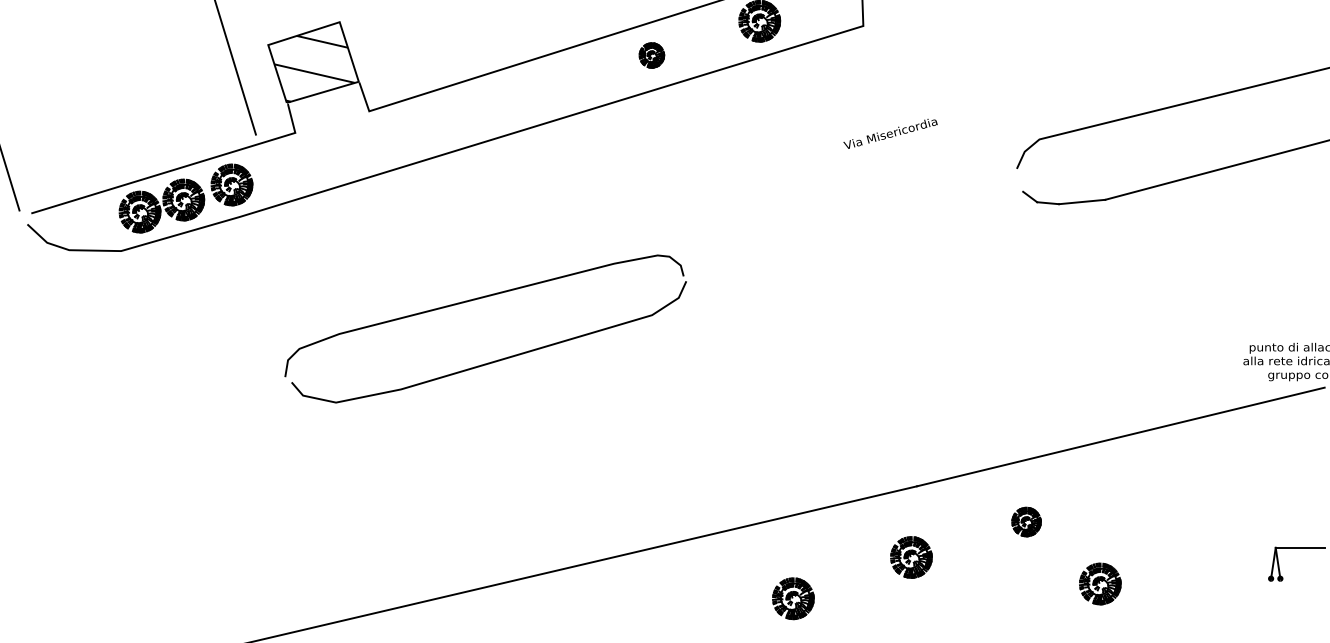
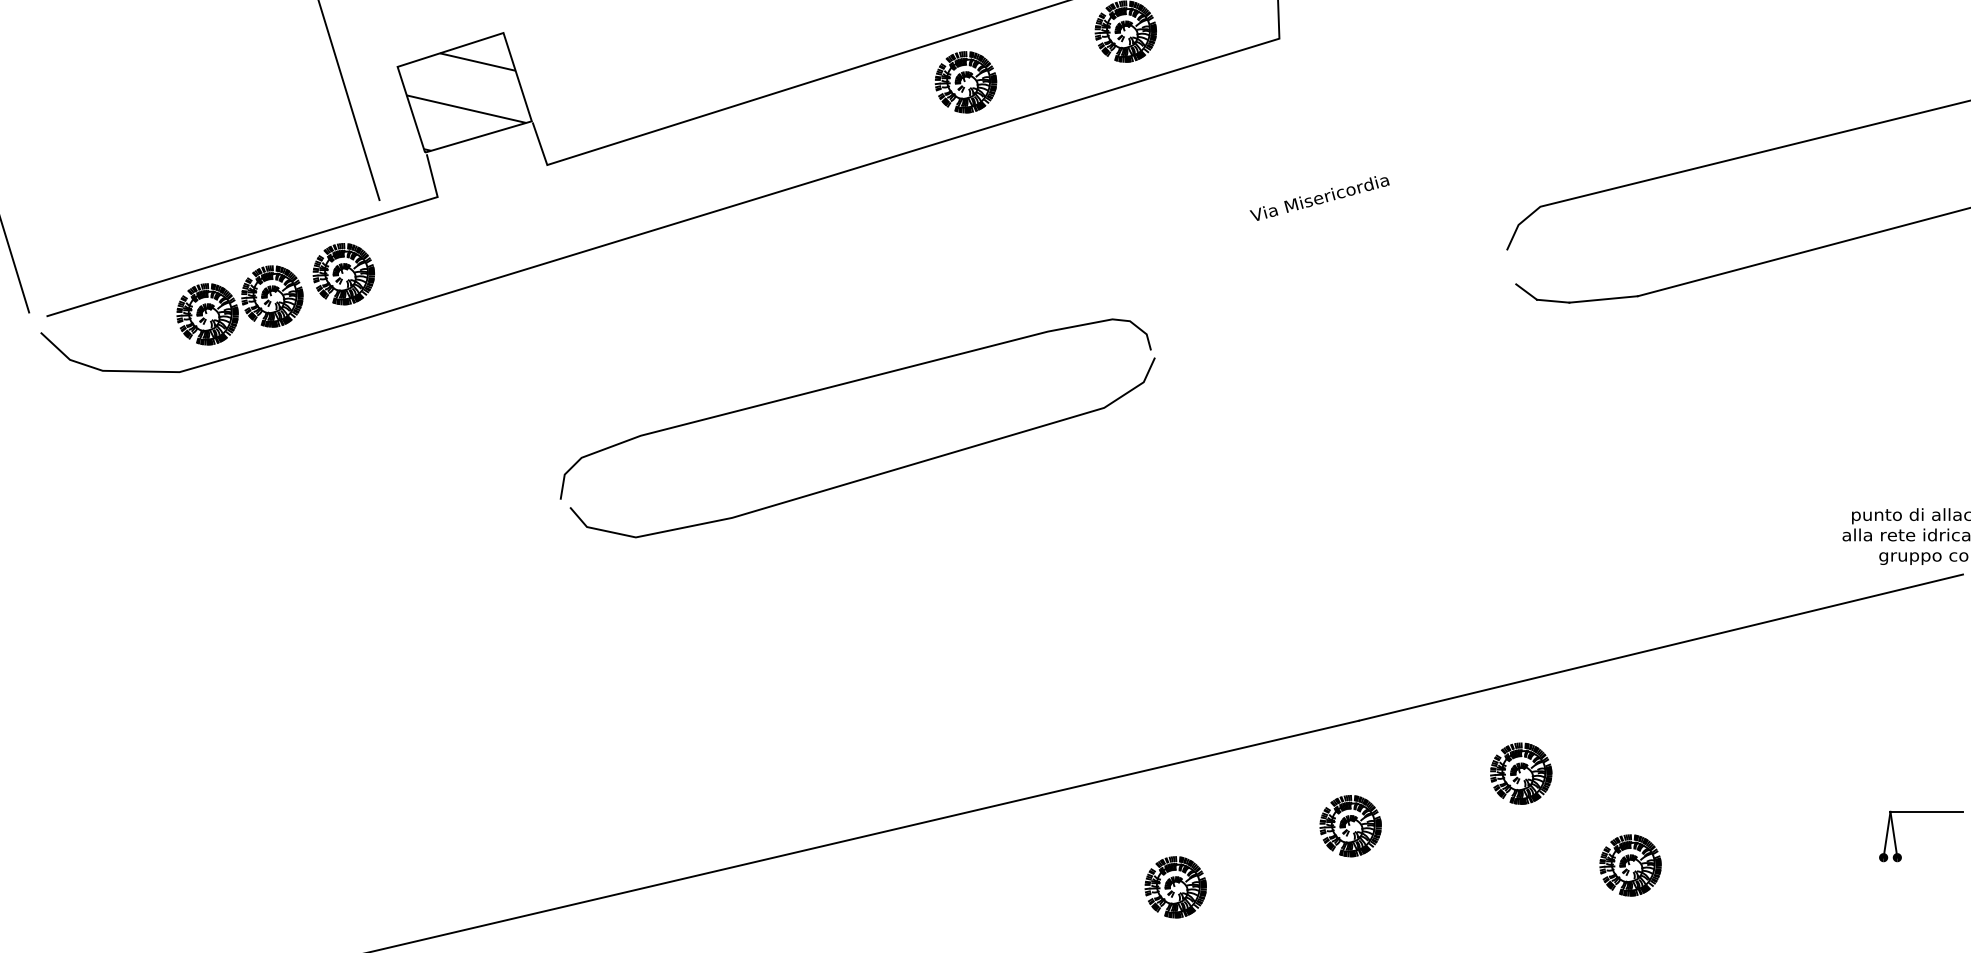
part: (651, 55) -> (965, 82), size x1.67
part: (479, 299) -> (848, 384), moved
part: (1026, 521) -> (1521, 772), size x1.43

